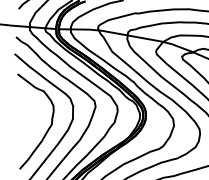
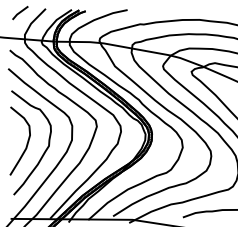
part: (31, 122) -> (26, 143), added

